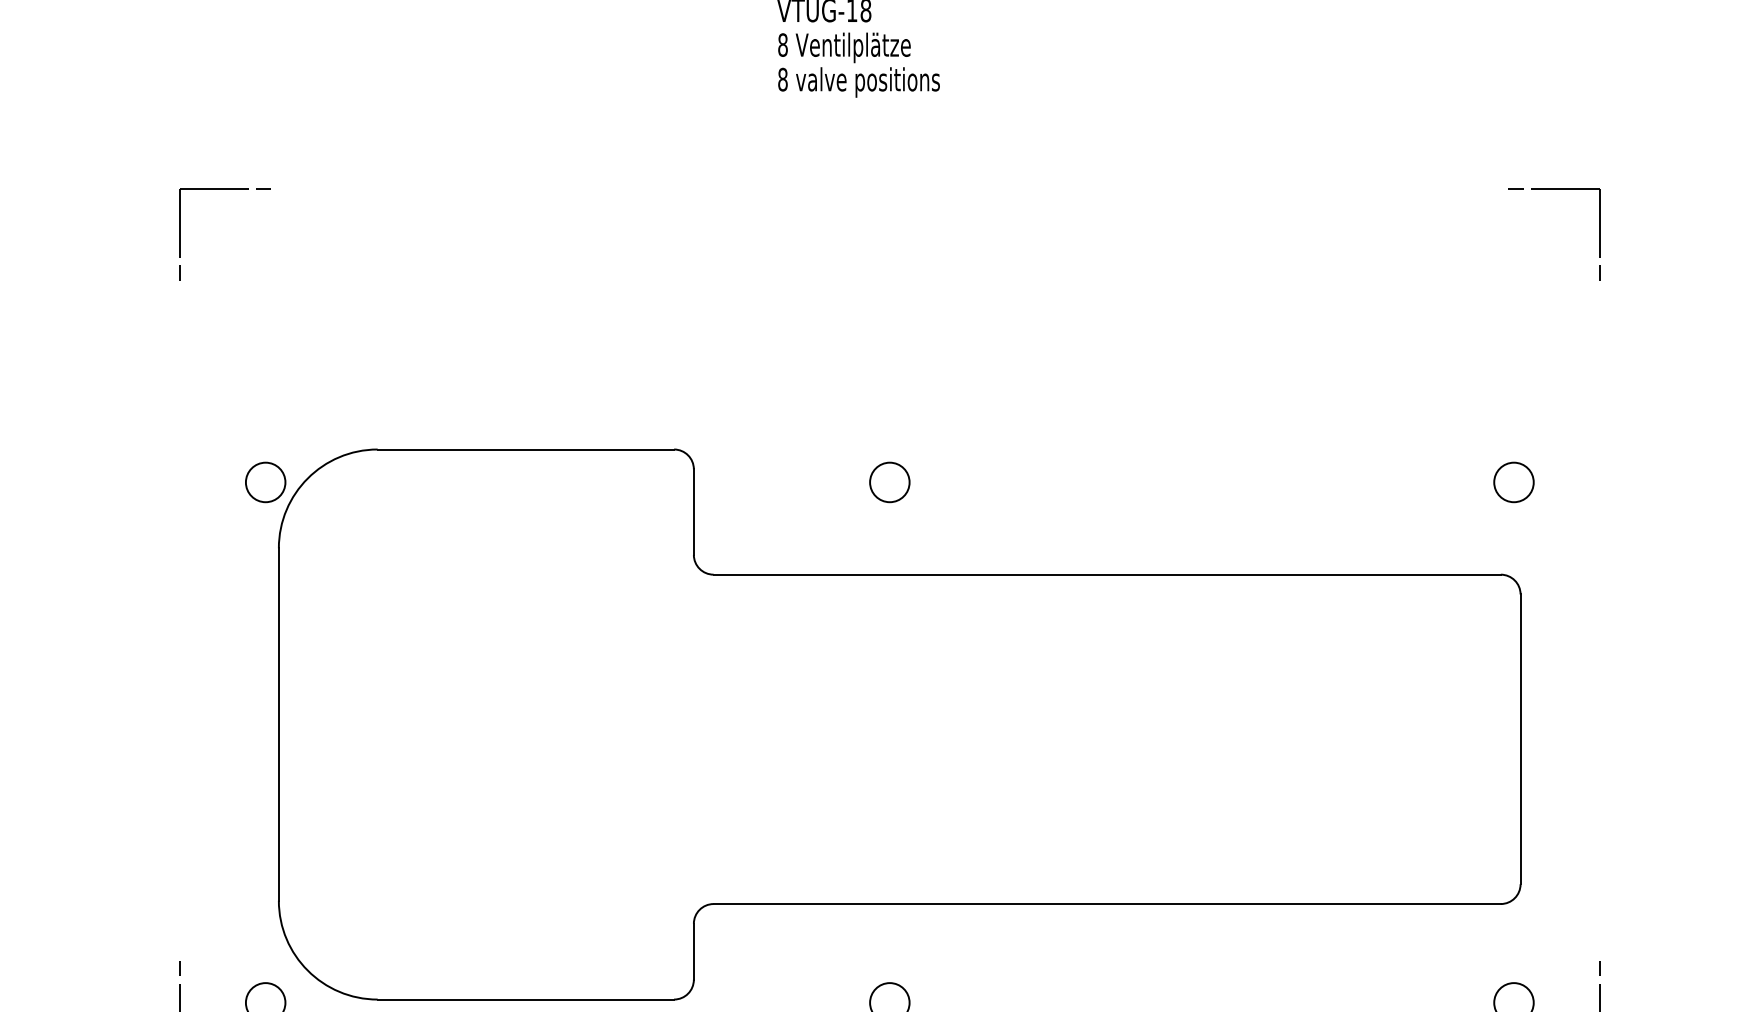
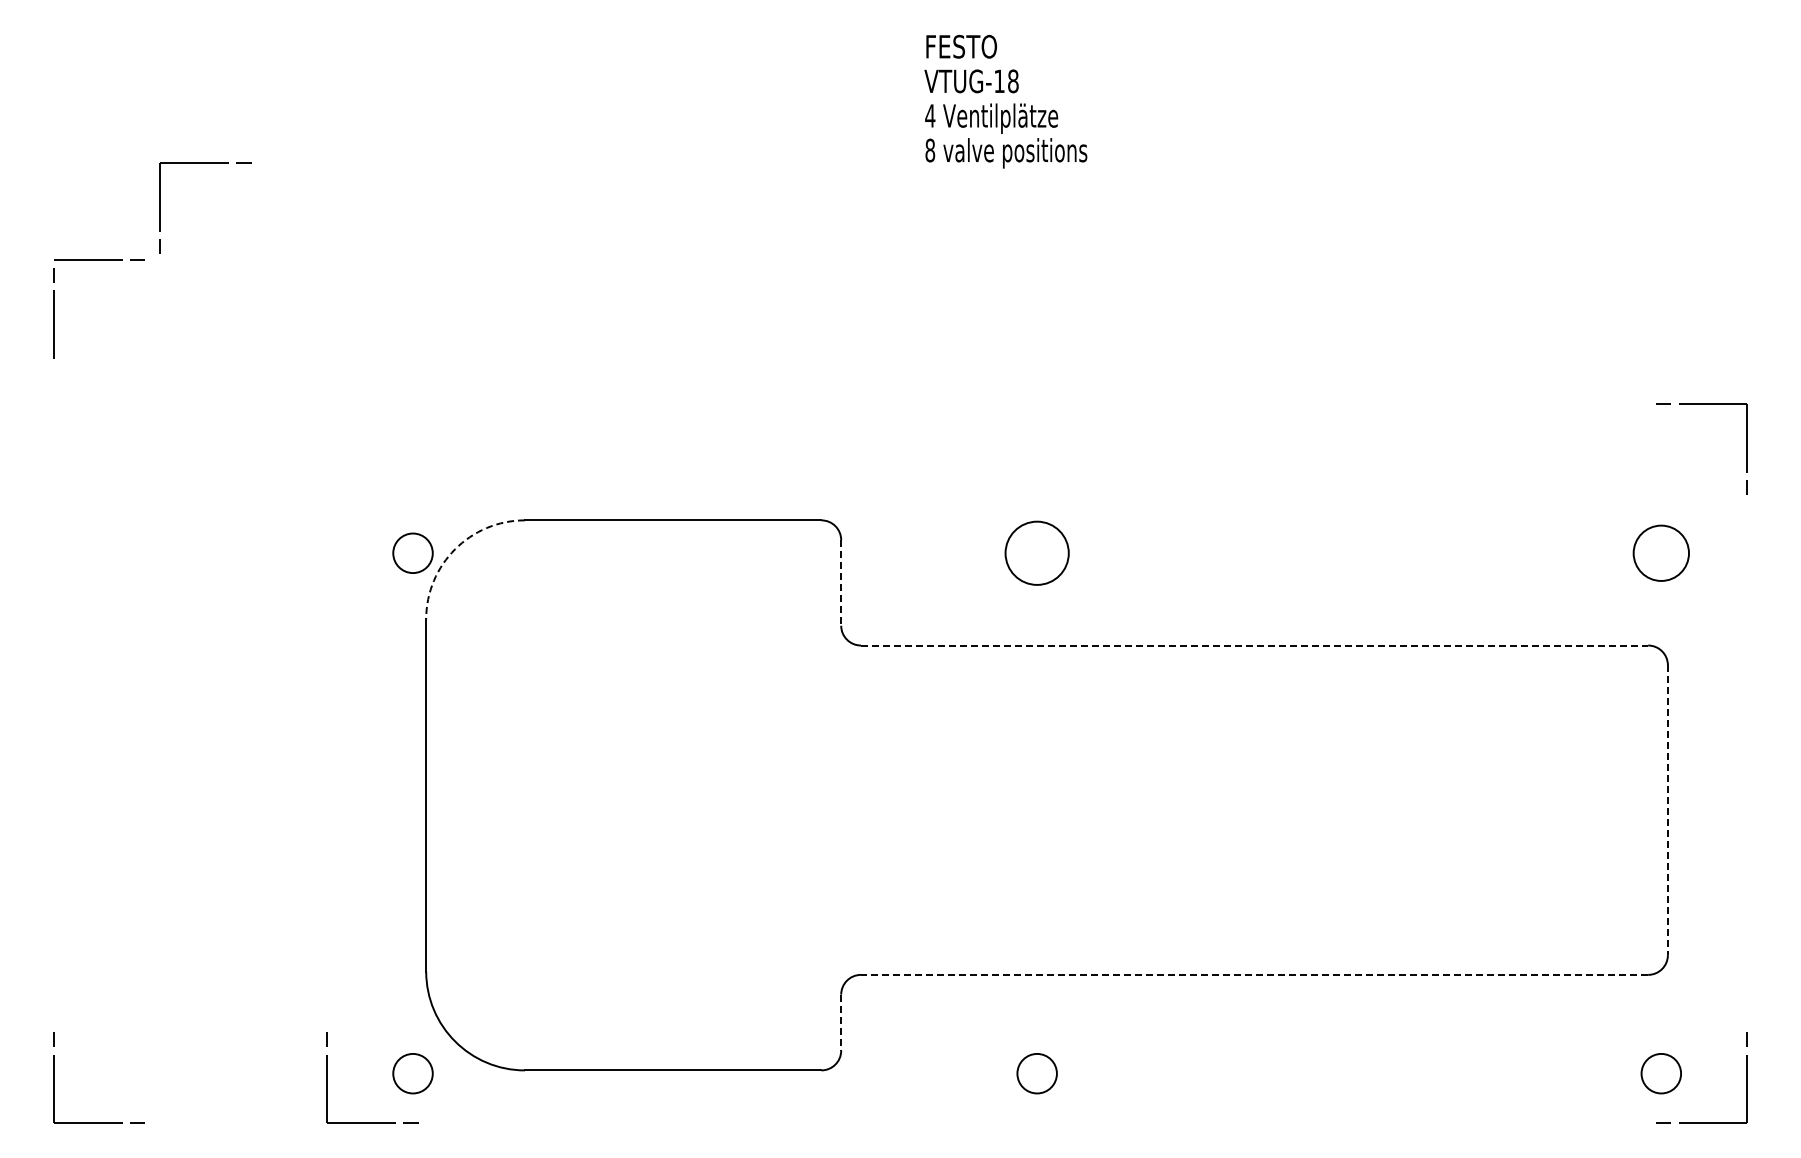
text: (783, 44) -> (930, 115), 8 -> 4
part: (225, 189) -> (205, 163), moved
part: (1554, 189) -> (1701, 404), moved
arc: (308, 478) -> (455, 549), solid -> dashed
circle: (889, 482) -> (1036, 553), size x1.6
circle: (1514, 482) -> (1661, 553), size x1.4
line: (694, 511) -> (841, 582), solid -> dashed
line: (1107, 574) -> (1254, 645), solid -> dashed
line: (1520, 739) -> (1667, 810), solid -> dashed
line: (1107, 903) -> (1254, 974), solid -> dashed
line: (694, 951) -> (841, 1022), solid -> dashed

